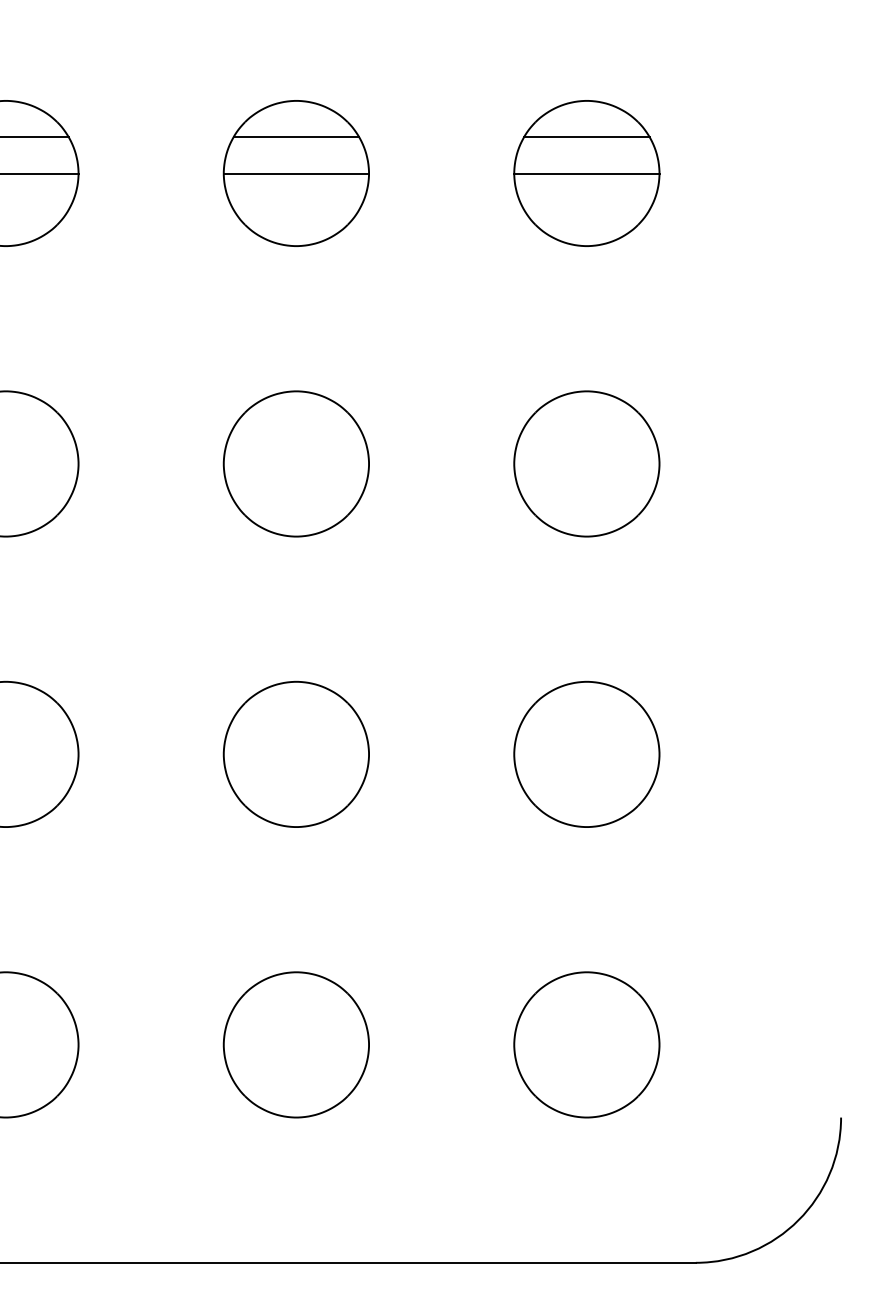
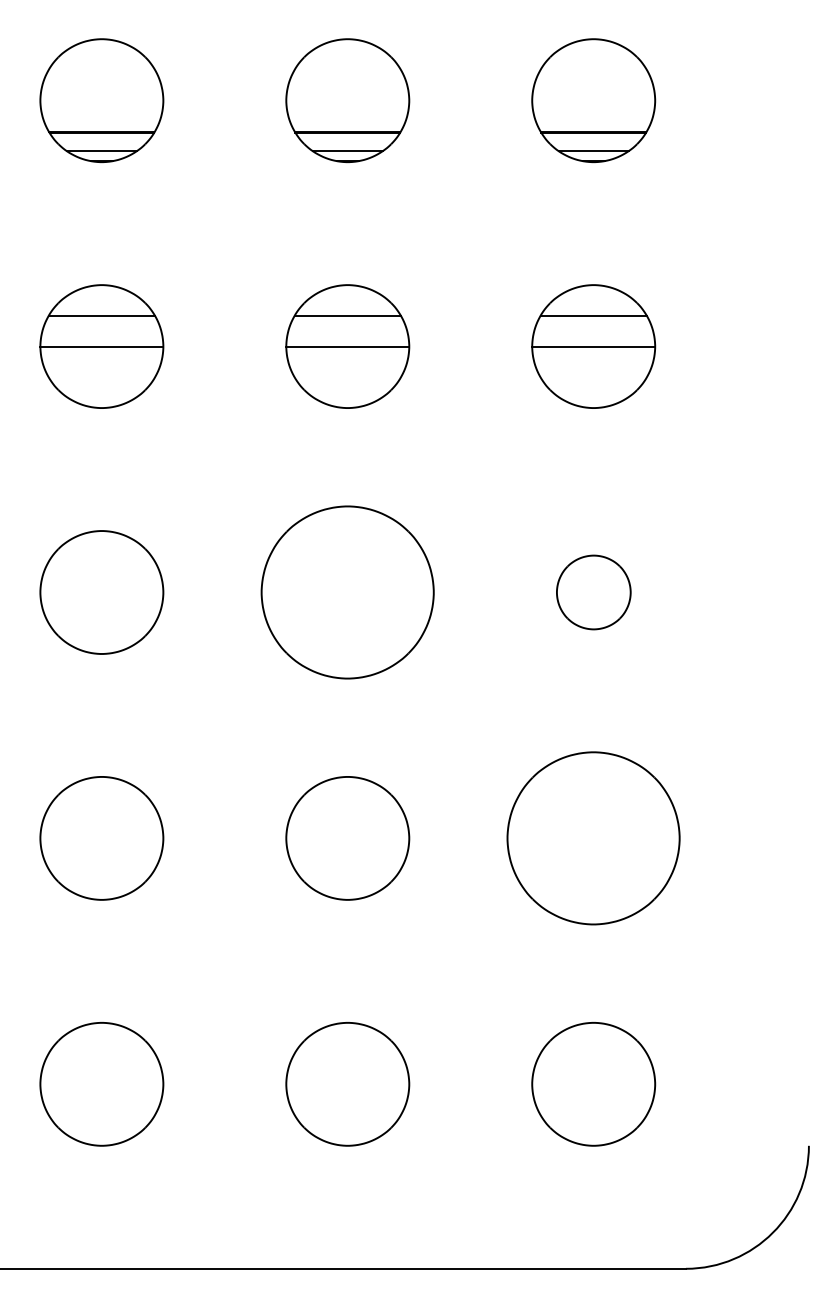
part: (296, 463) -> (347, 592), size x1.4
part: (586, 463) -> (593, 592), size x0.6
part: (586, 754) -> (593, 838), size x1.4

